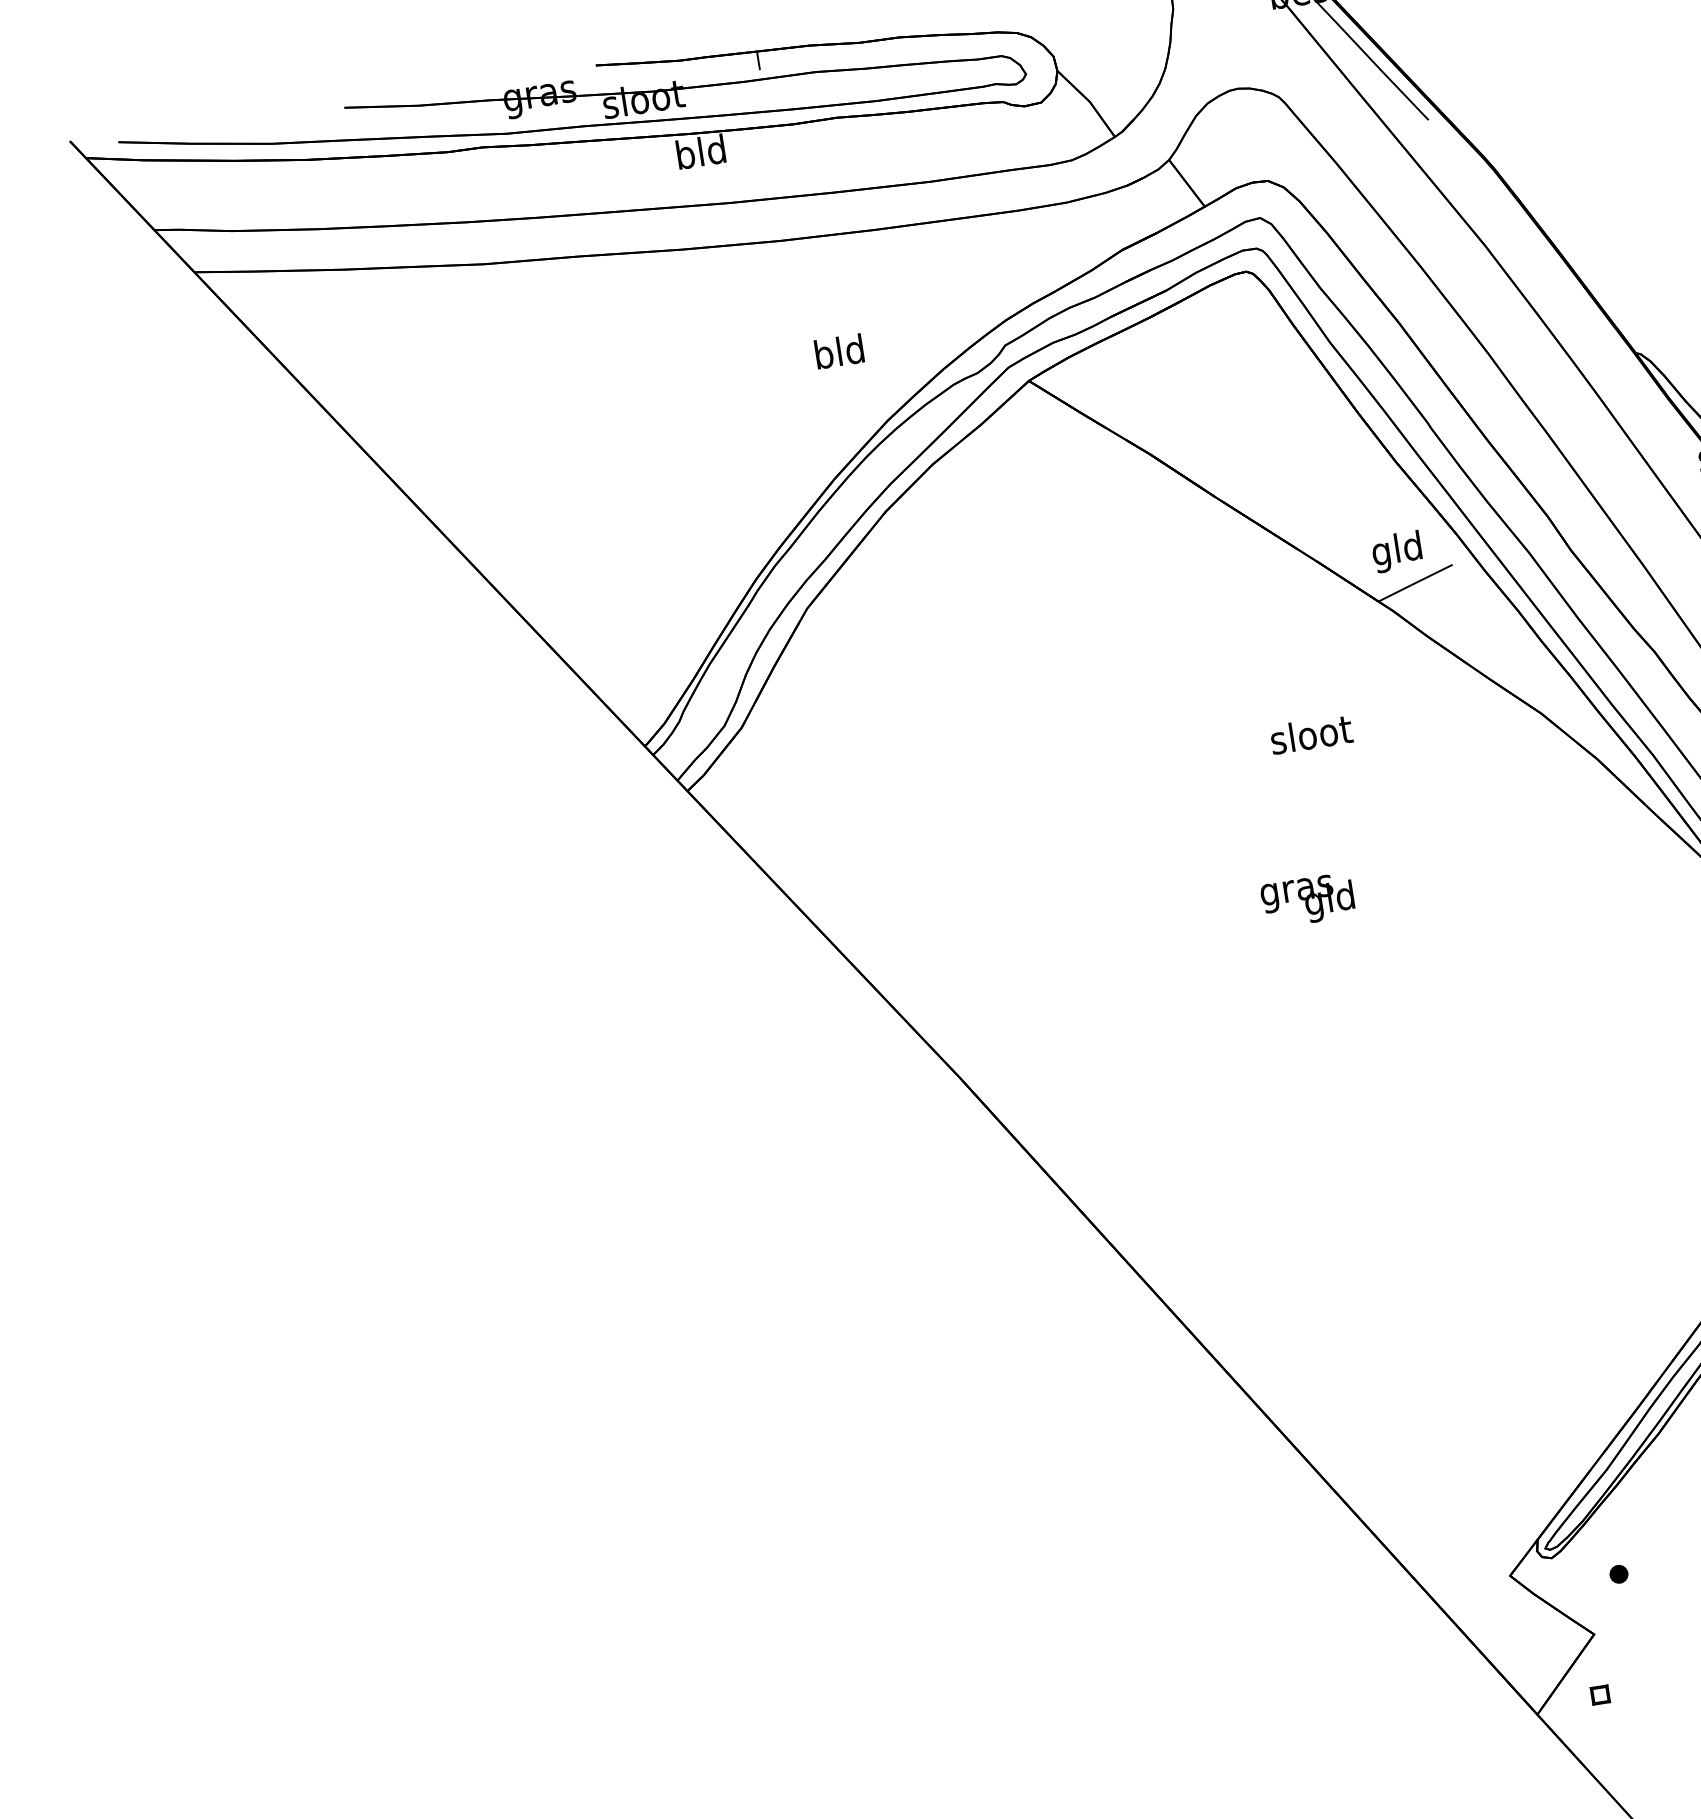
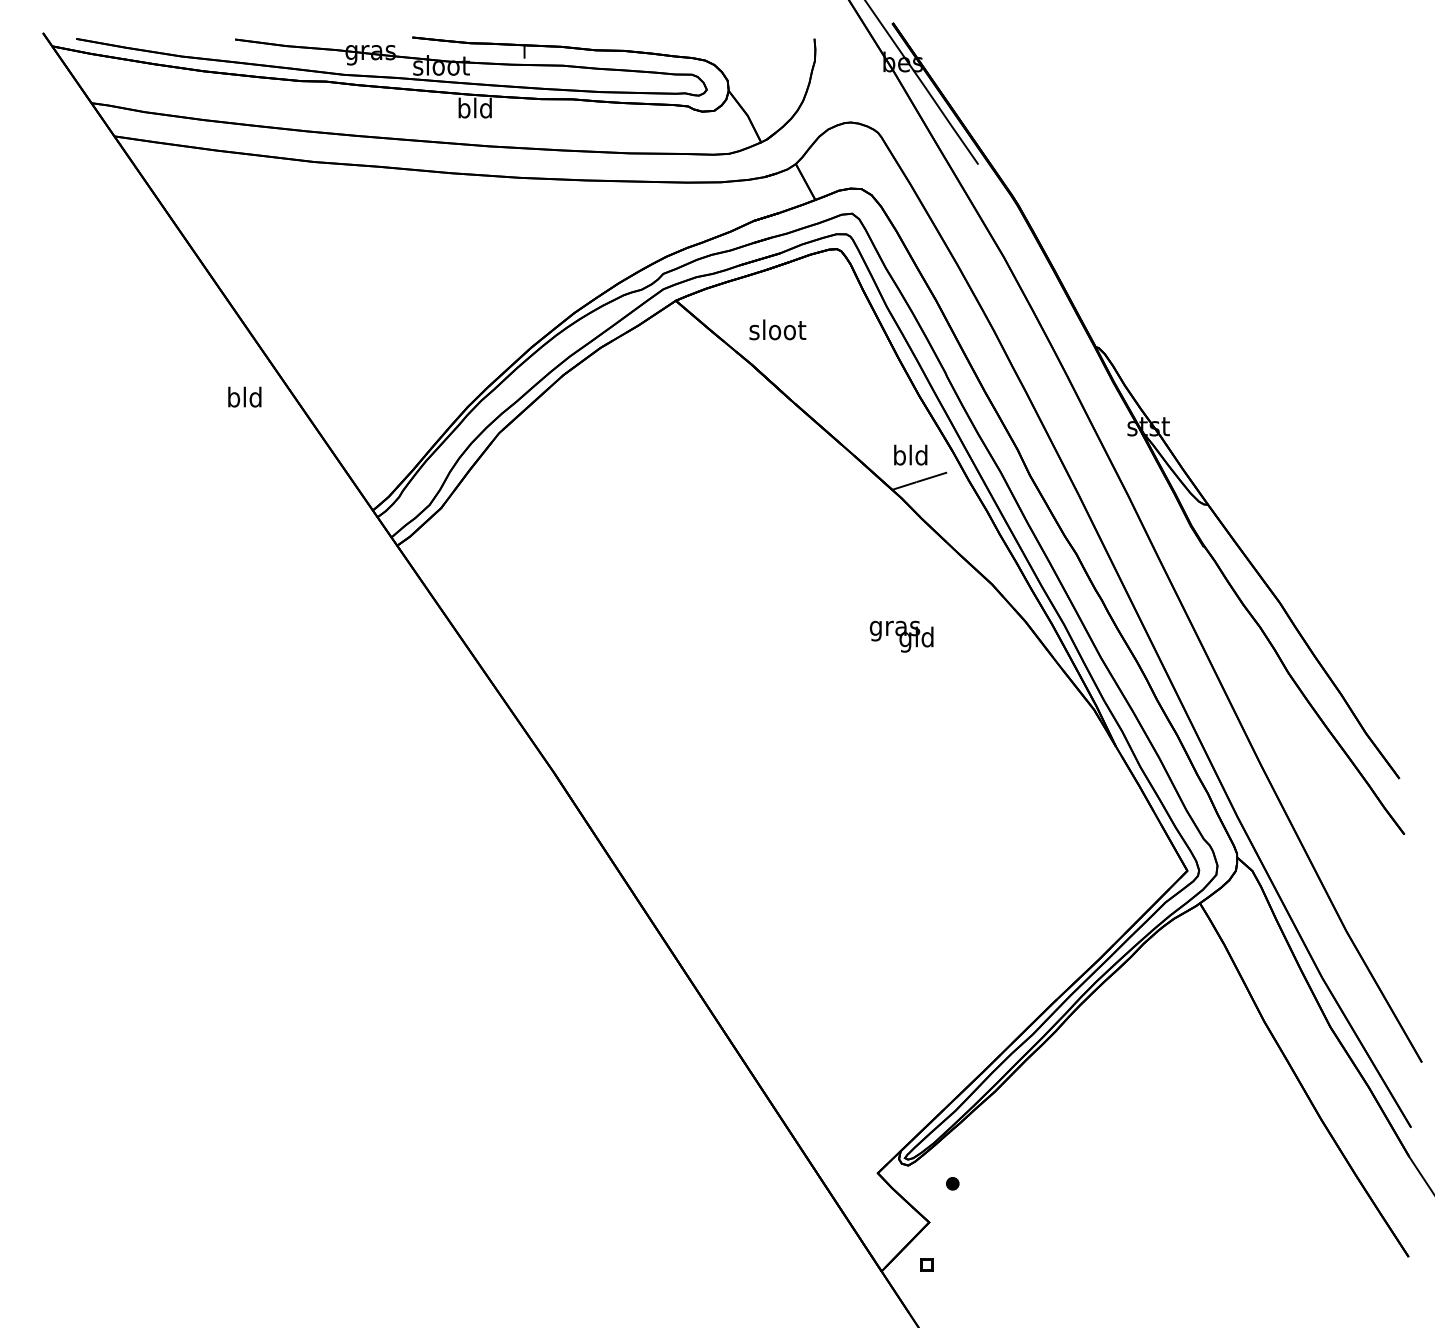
text: (838, 350) -> (244, 396), moved
text: (1381, 553) -> (899, 457), gld -> bld
text: (1310, 733) -> (777, 329), moved
text: (1307, 900) -> (901, 636), moved

